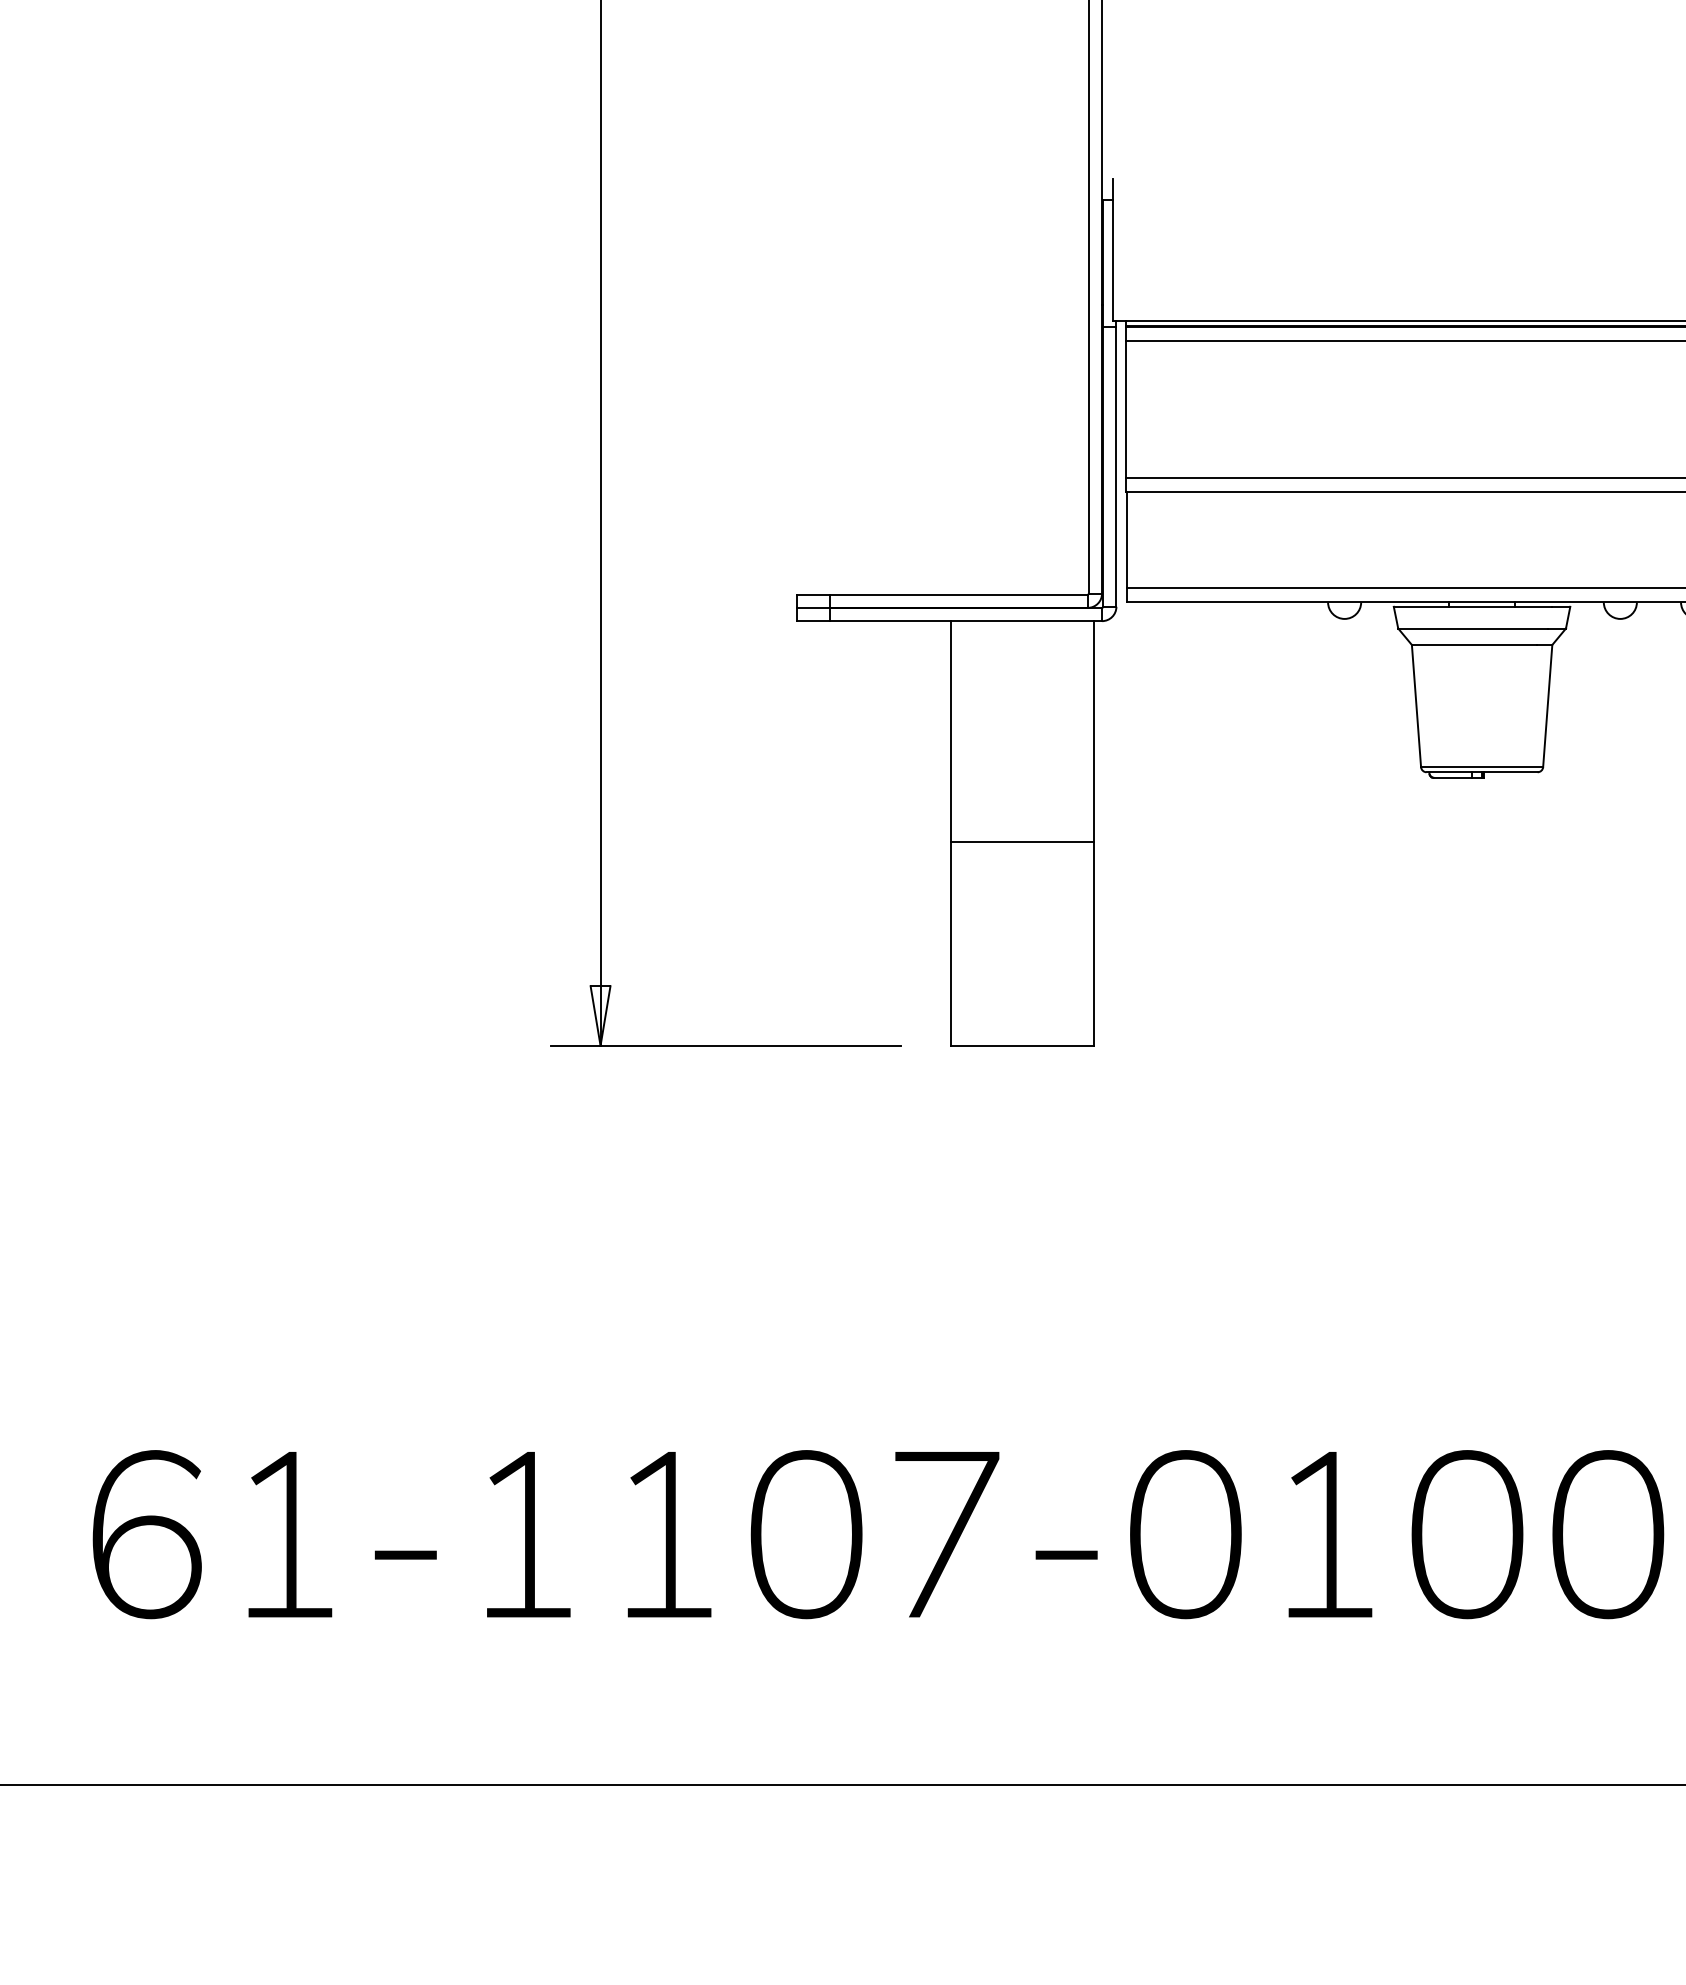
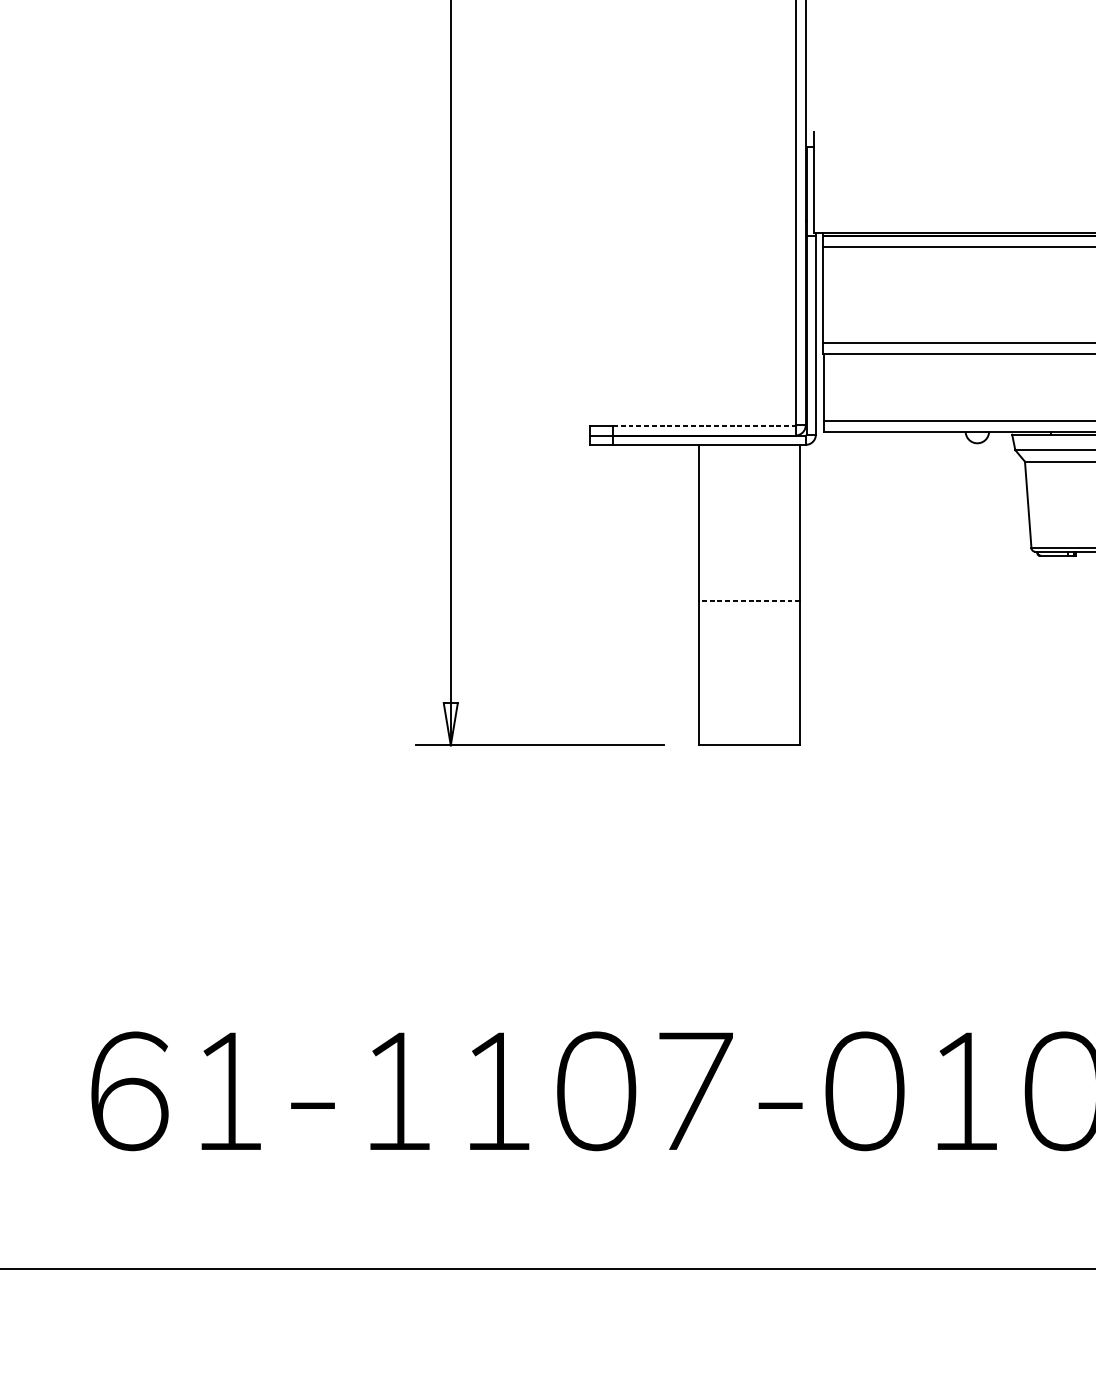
line: (959, 594) -> (704, 426), solid -> dashed
line: (1022, 841) -> (749, 600), solid -> dashed

